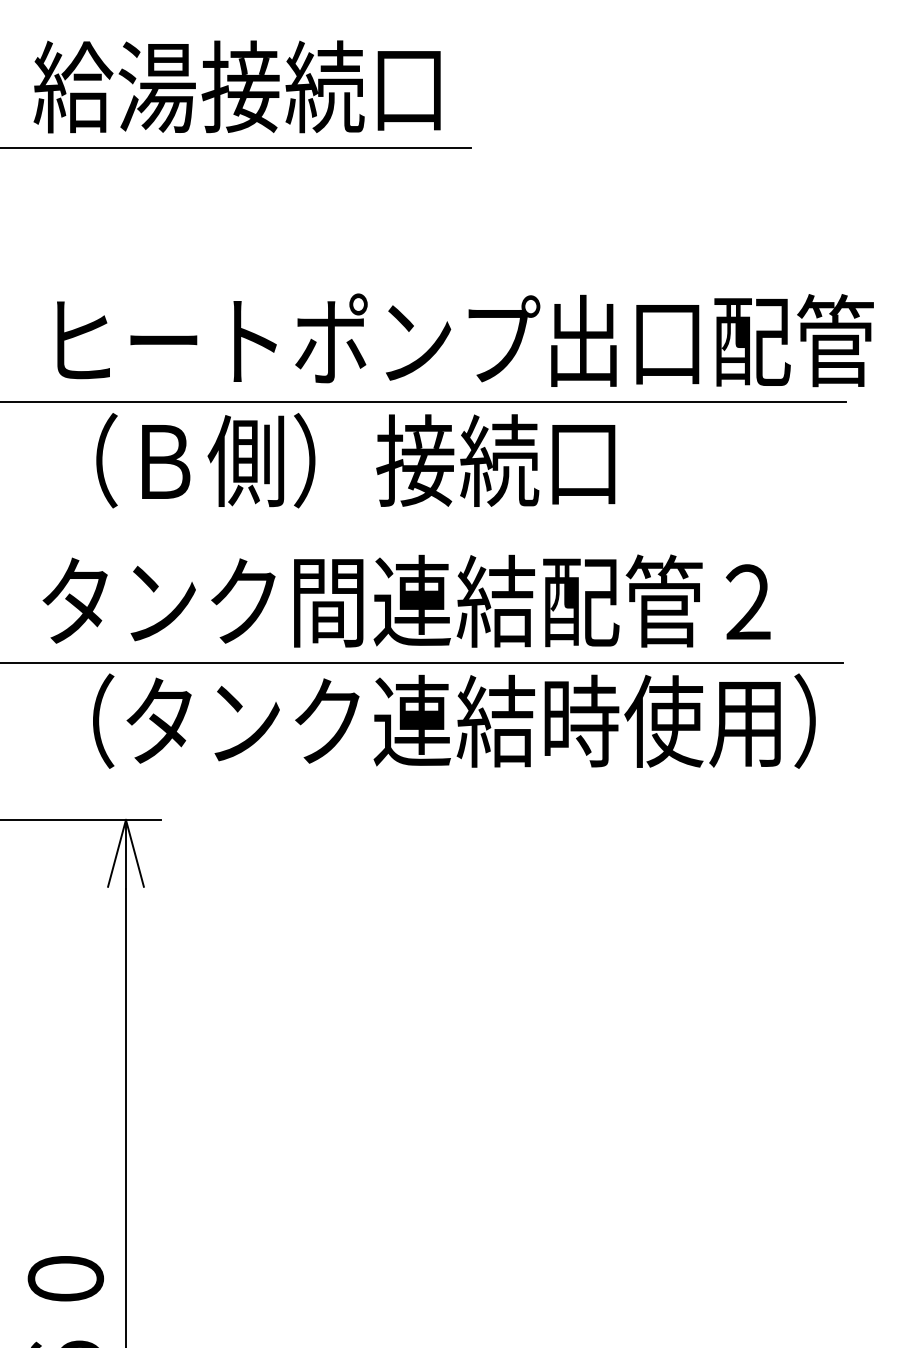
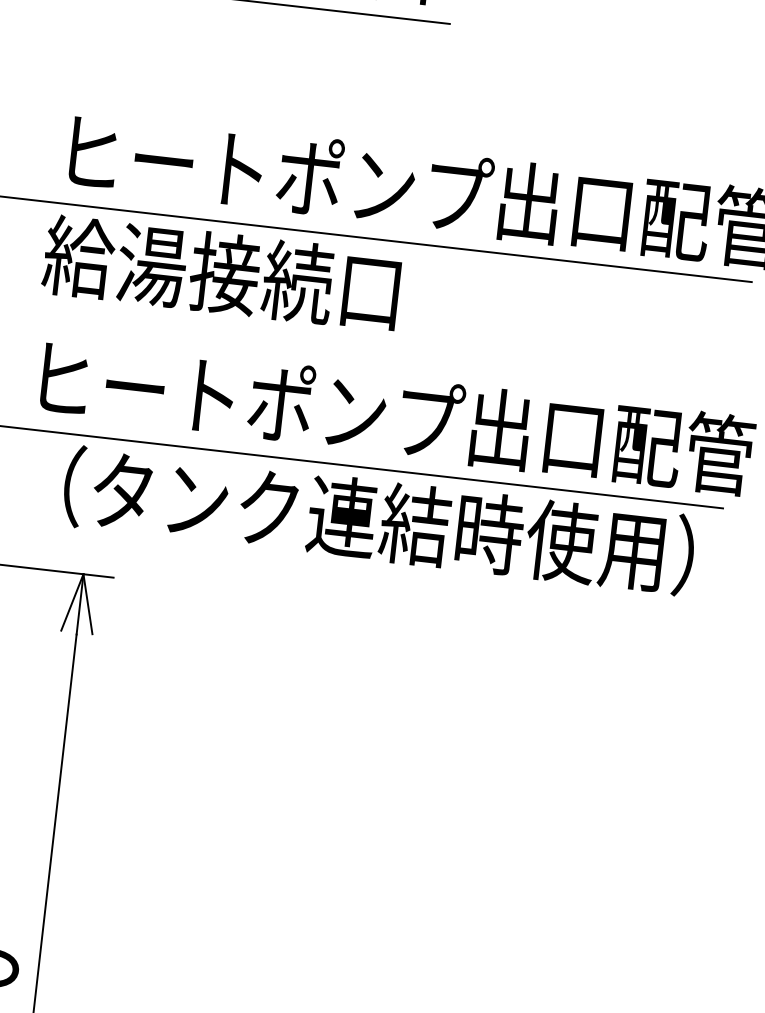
text: (327, 460) -> (294, 281), （Ｂ側）接続口 -> 給湯接続口
text: (456, 600) -> (392, 416), タンク間連結配管２ -> ヒートポンプ出口配管

